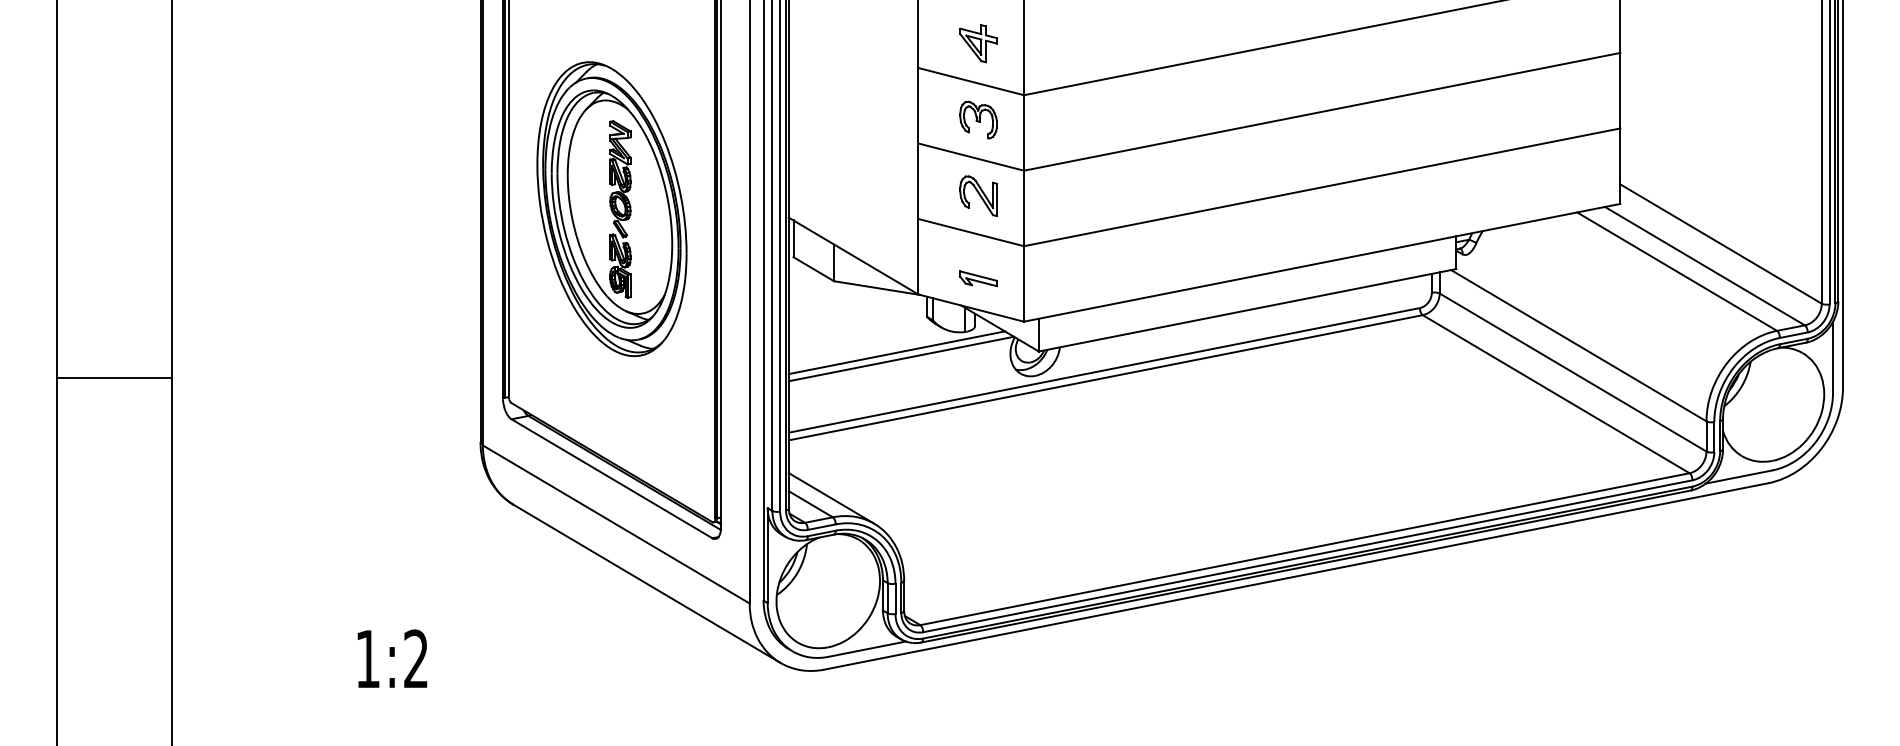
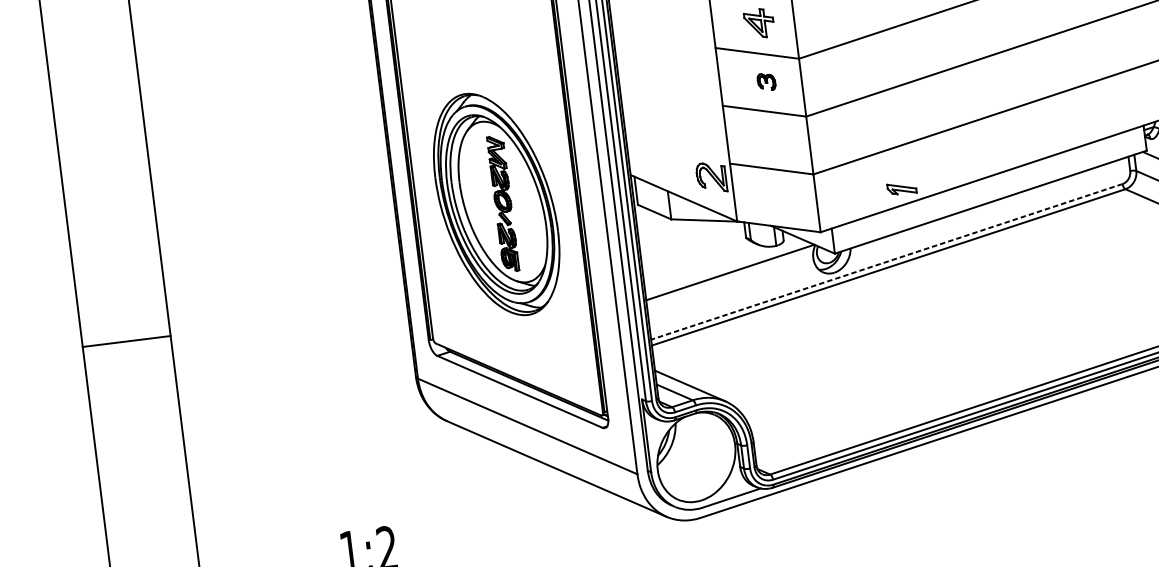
part: (978, 119) -> (766, 81), size x0.6
part: (978, 196) -> (711, 178), moved
part: (611, 208) -> (496, 204), moved
part: (978, 278) -> (901, 188), moved
line: (896, 352) -> (725, 268), removed
line: (1104, 370) -> (886, 261), solid -> dashed
line: (113, 378) -> (126, 341), moved

